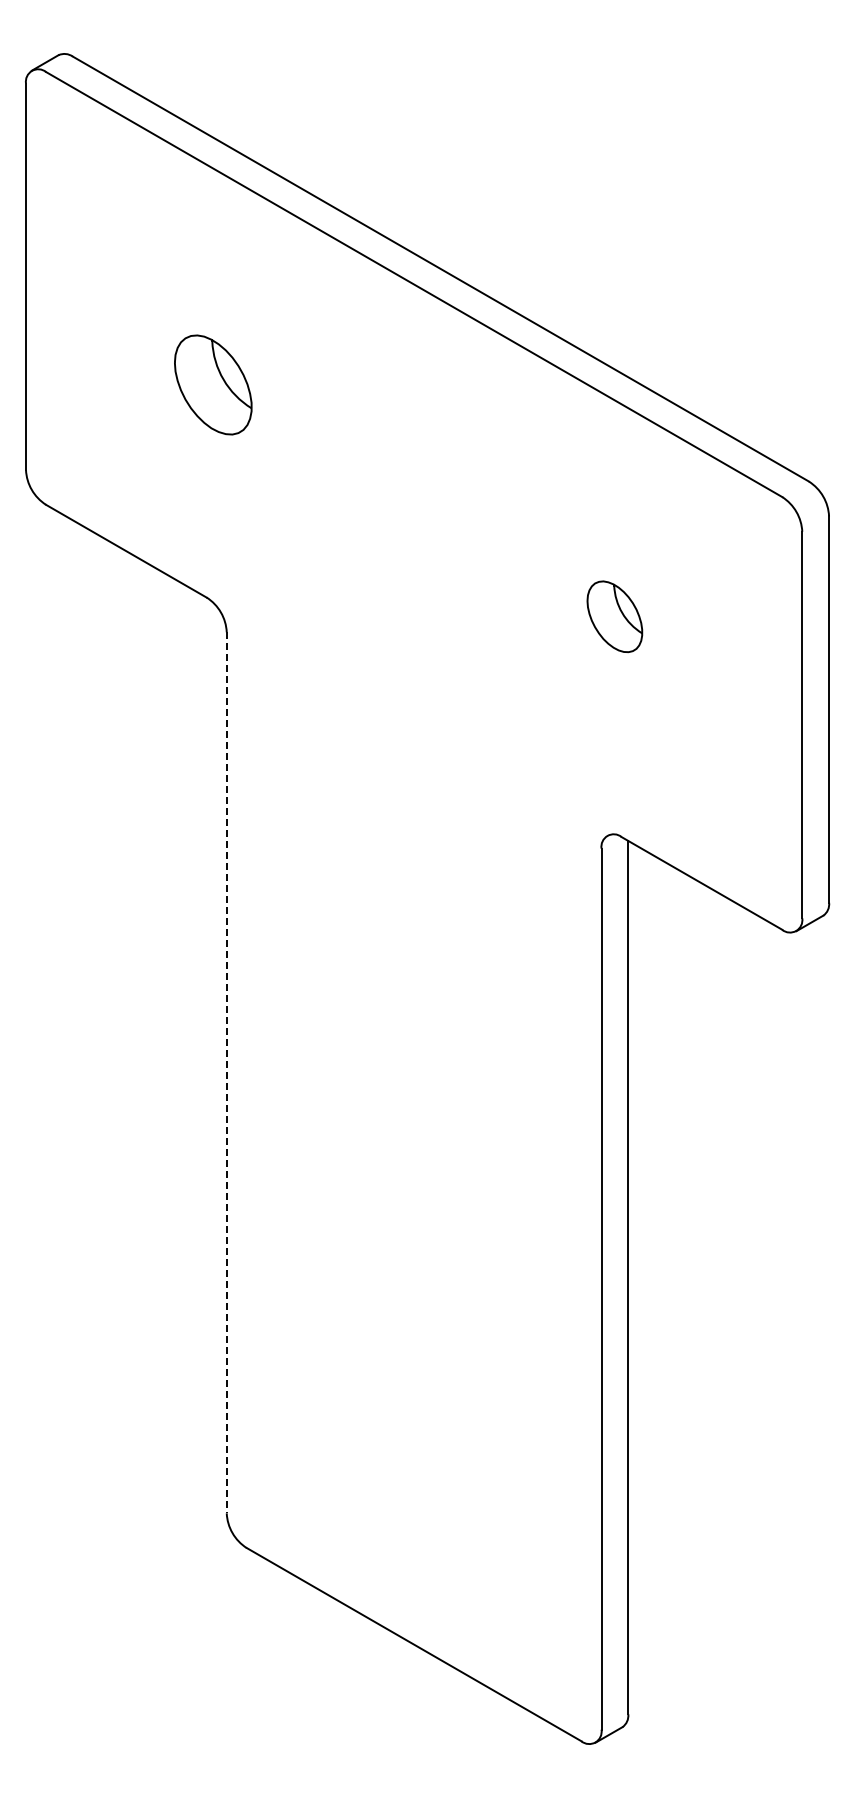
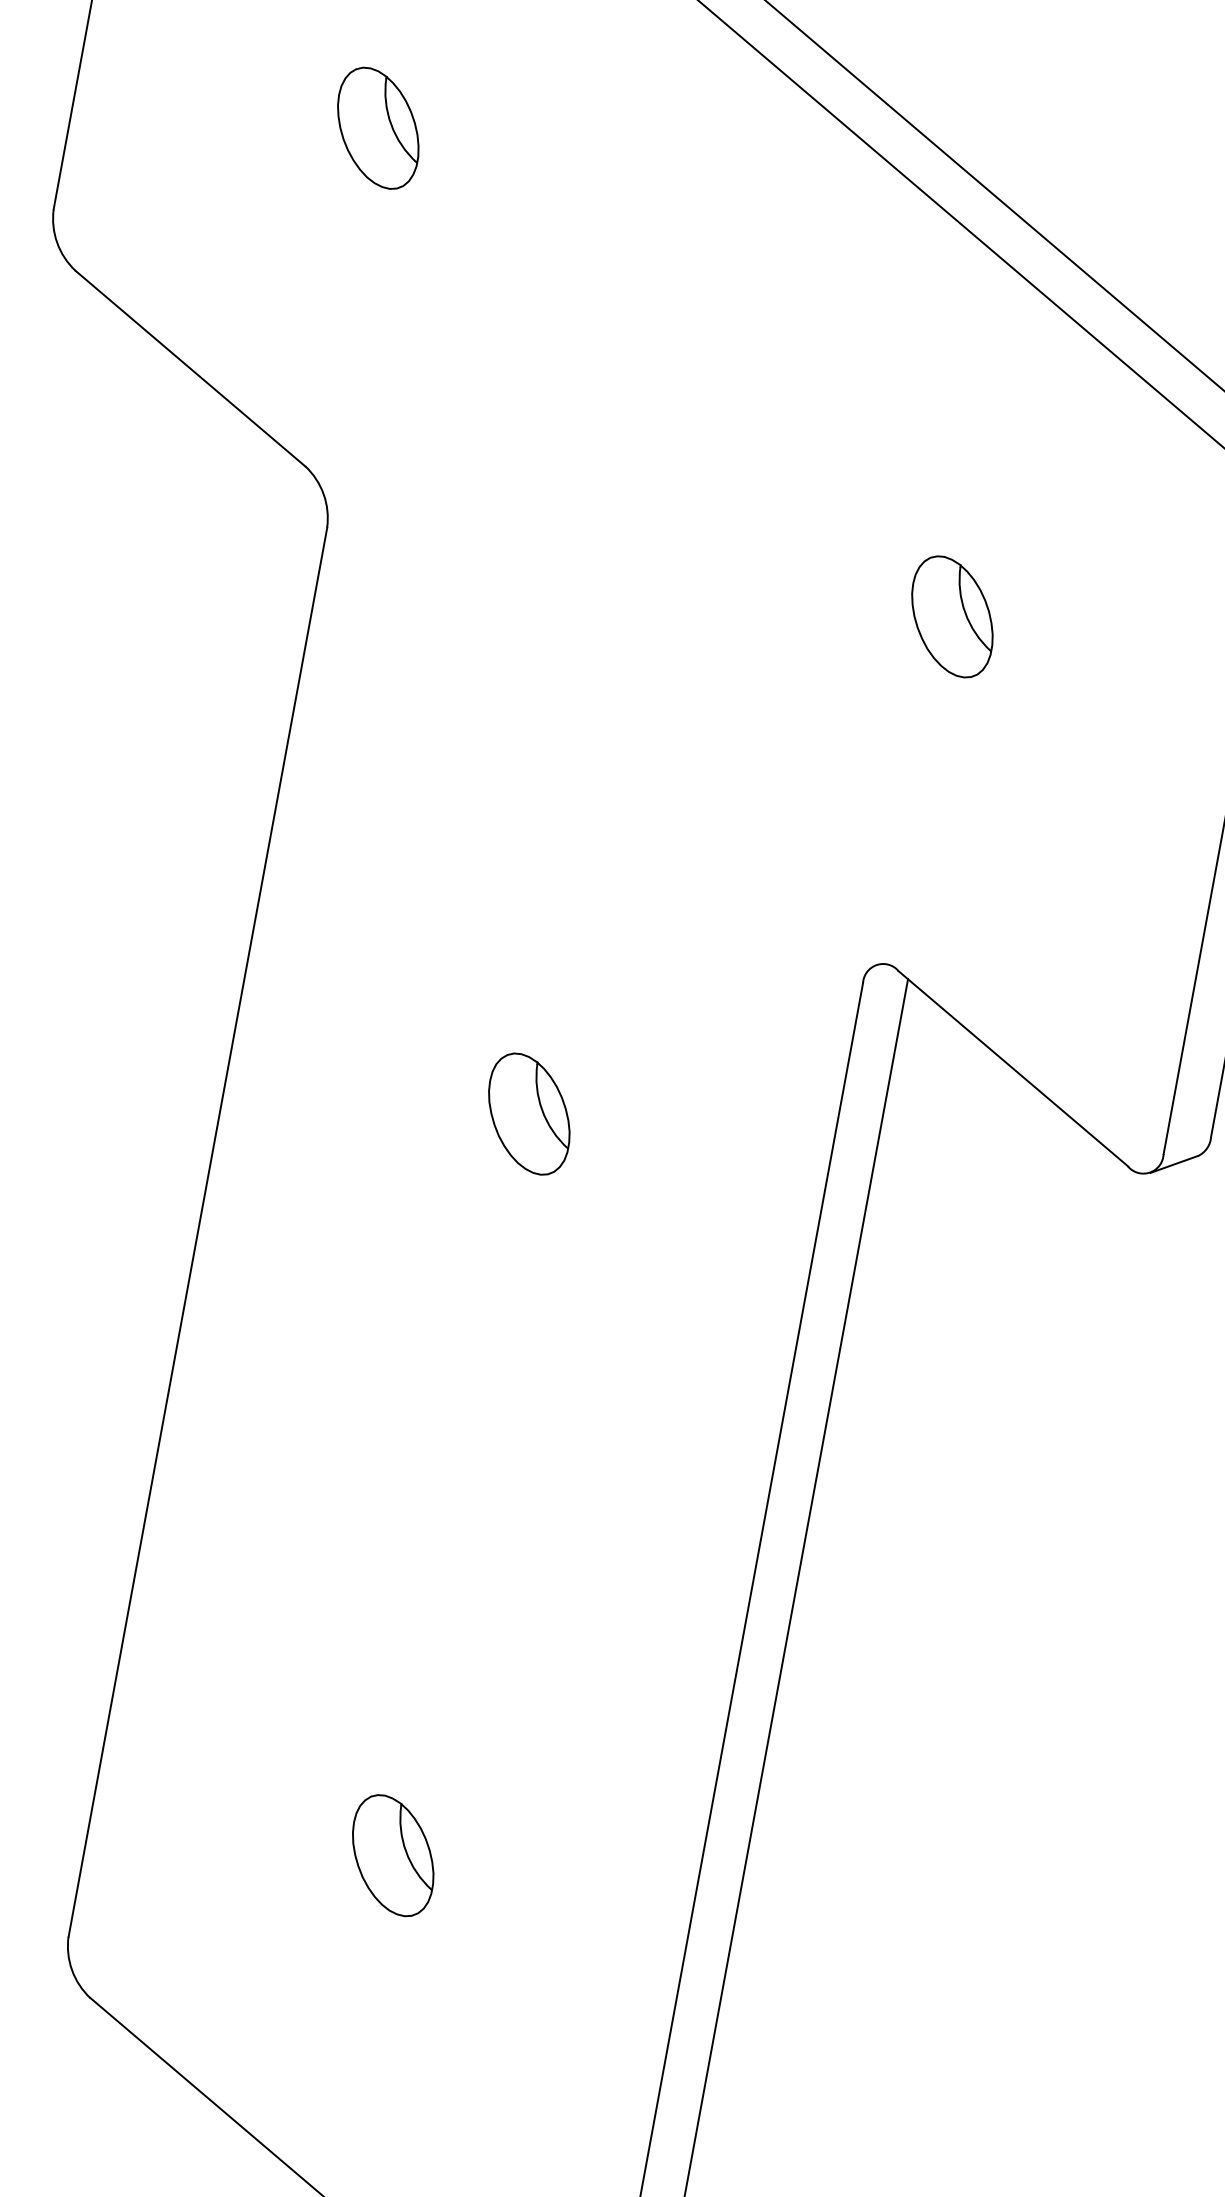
part: (213, 384) -> (378, 127), size x0.71
part: (413, 964) -> (528, 1113), added
line: (226, 1072) -> (197, 1231), dashed -> solid
part: (413, 1428) -> (392, 1855), added

